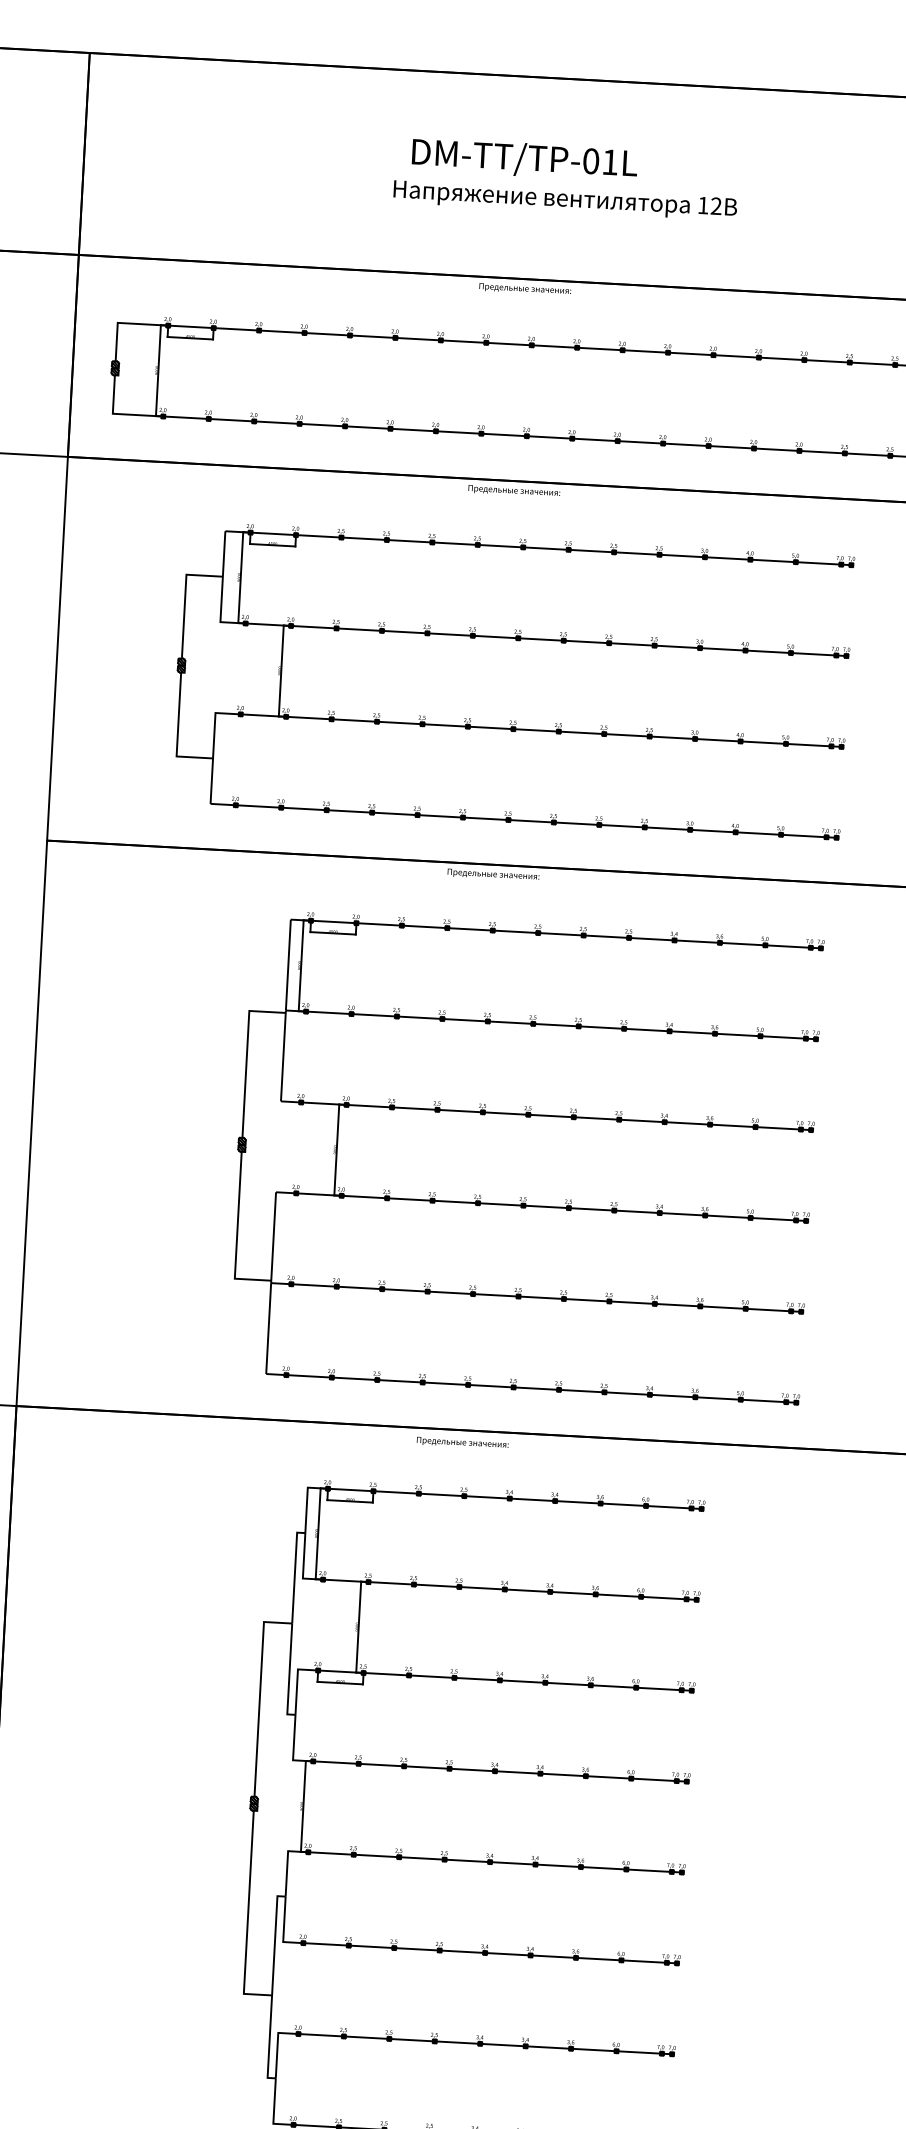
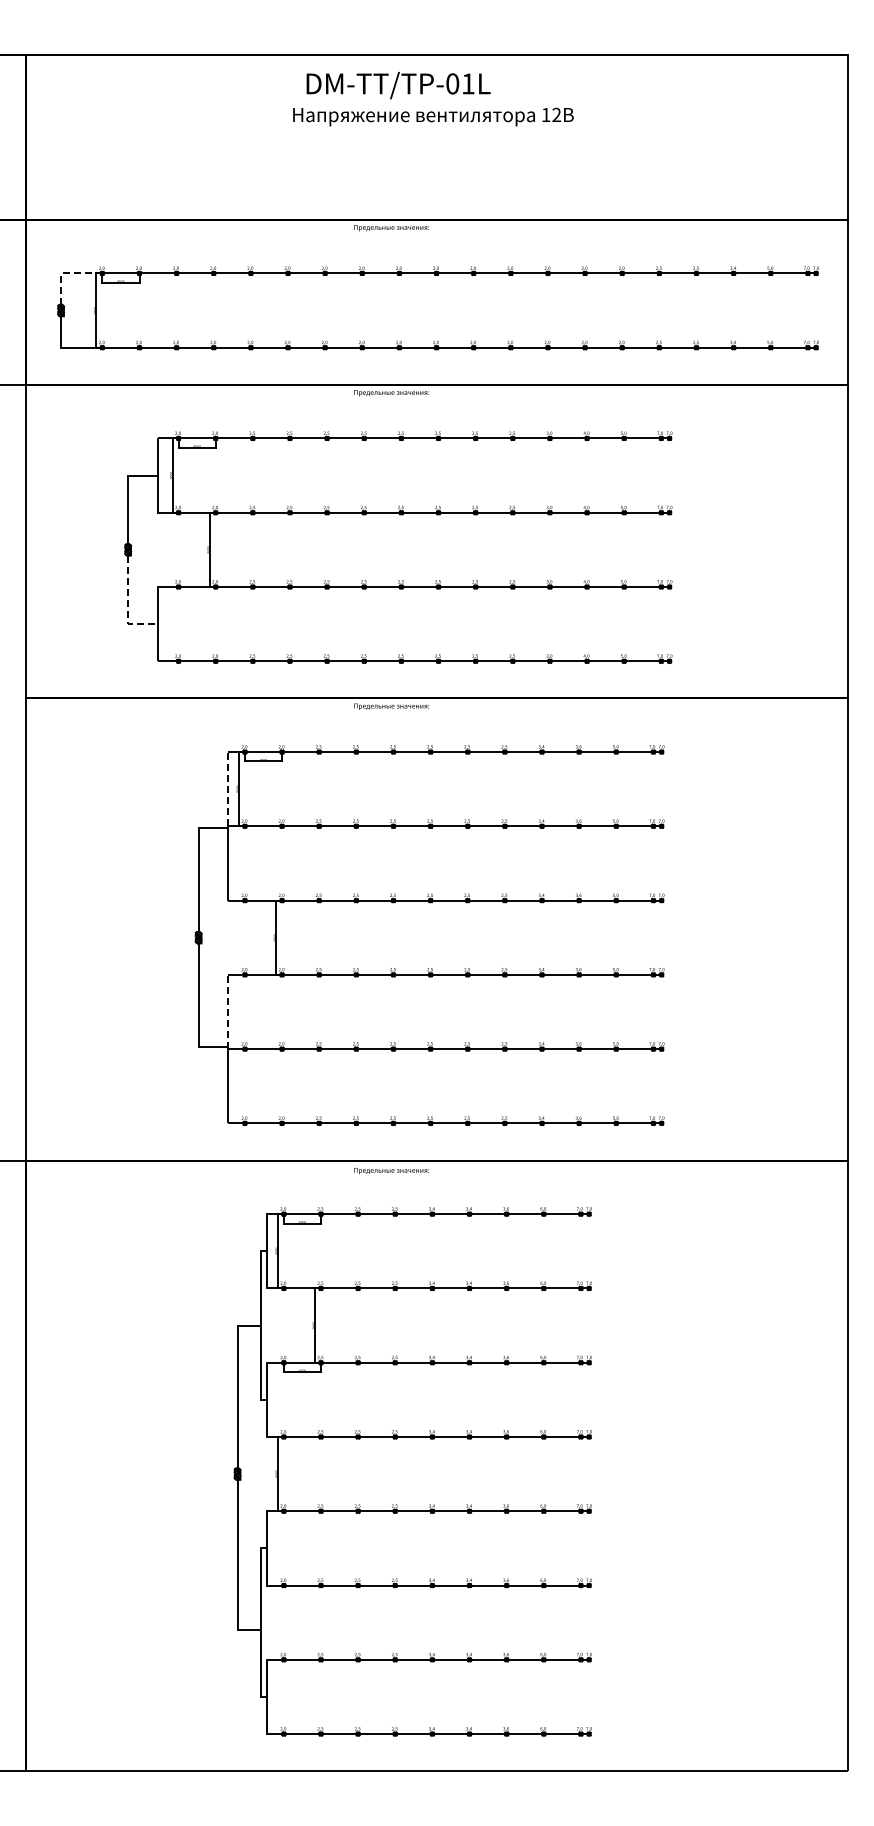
text: (566, 179) -> (433, 99), moved
line: (124, 323) -> (66, 273), solid -> dashed
line: (178, 733) -> (128, 605), solid -> dashed
line: (288, 964) -> (228, 788), solid -> dashed
line: (273, 1237) -> (228, 1011), solid -> dashed

